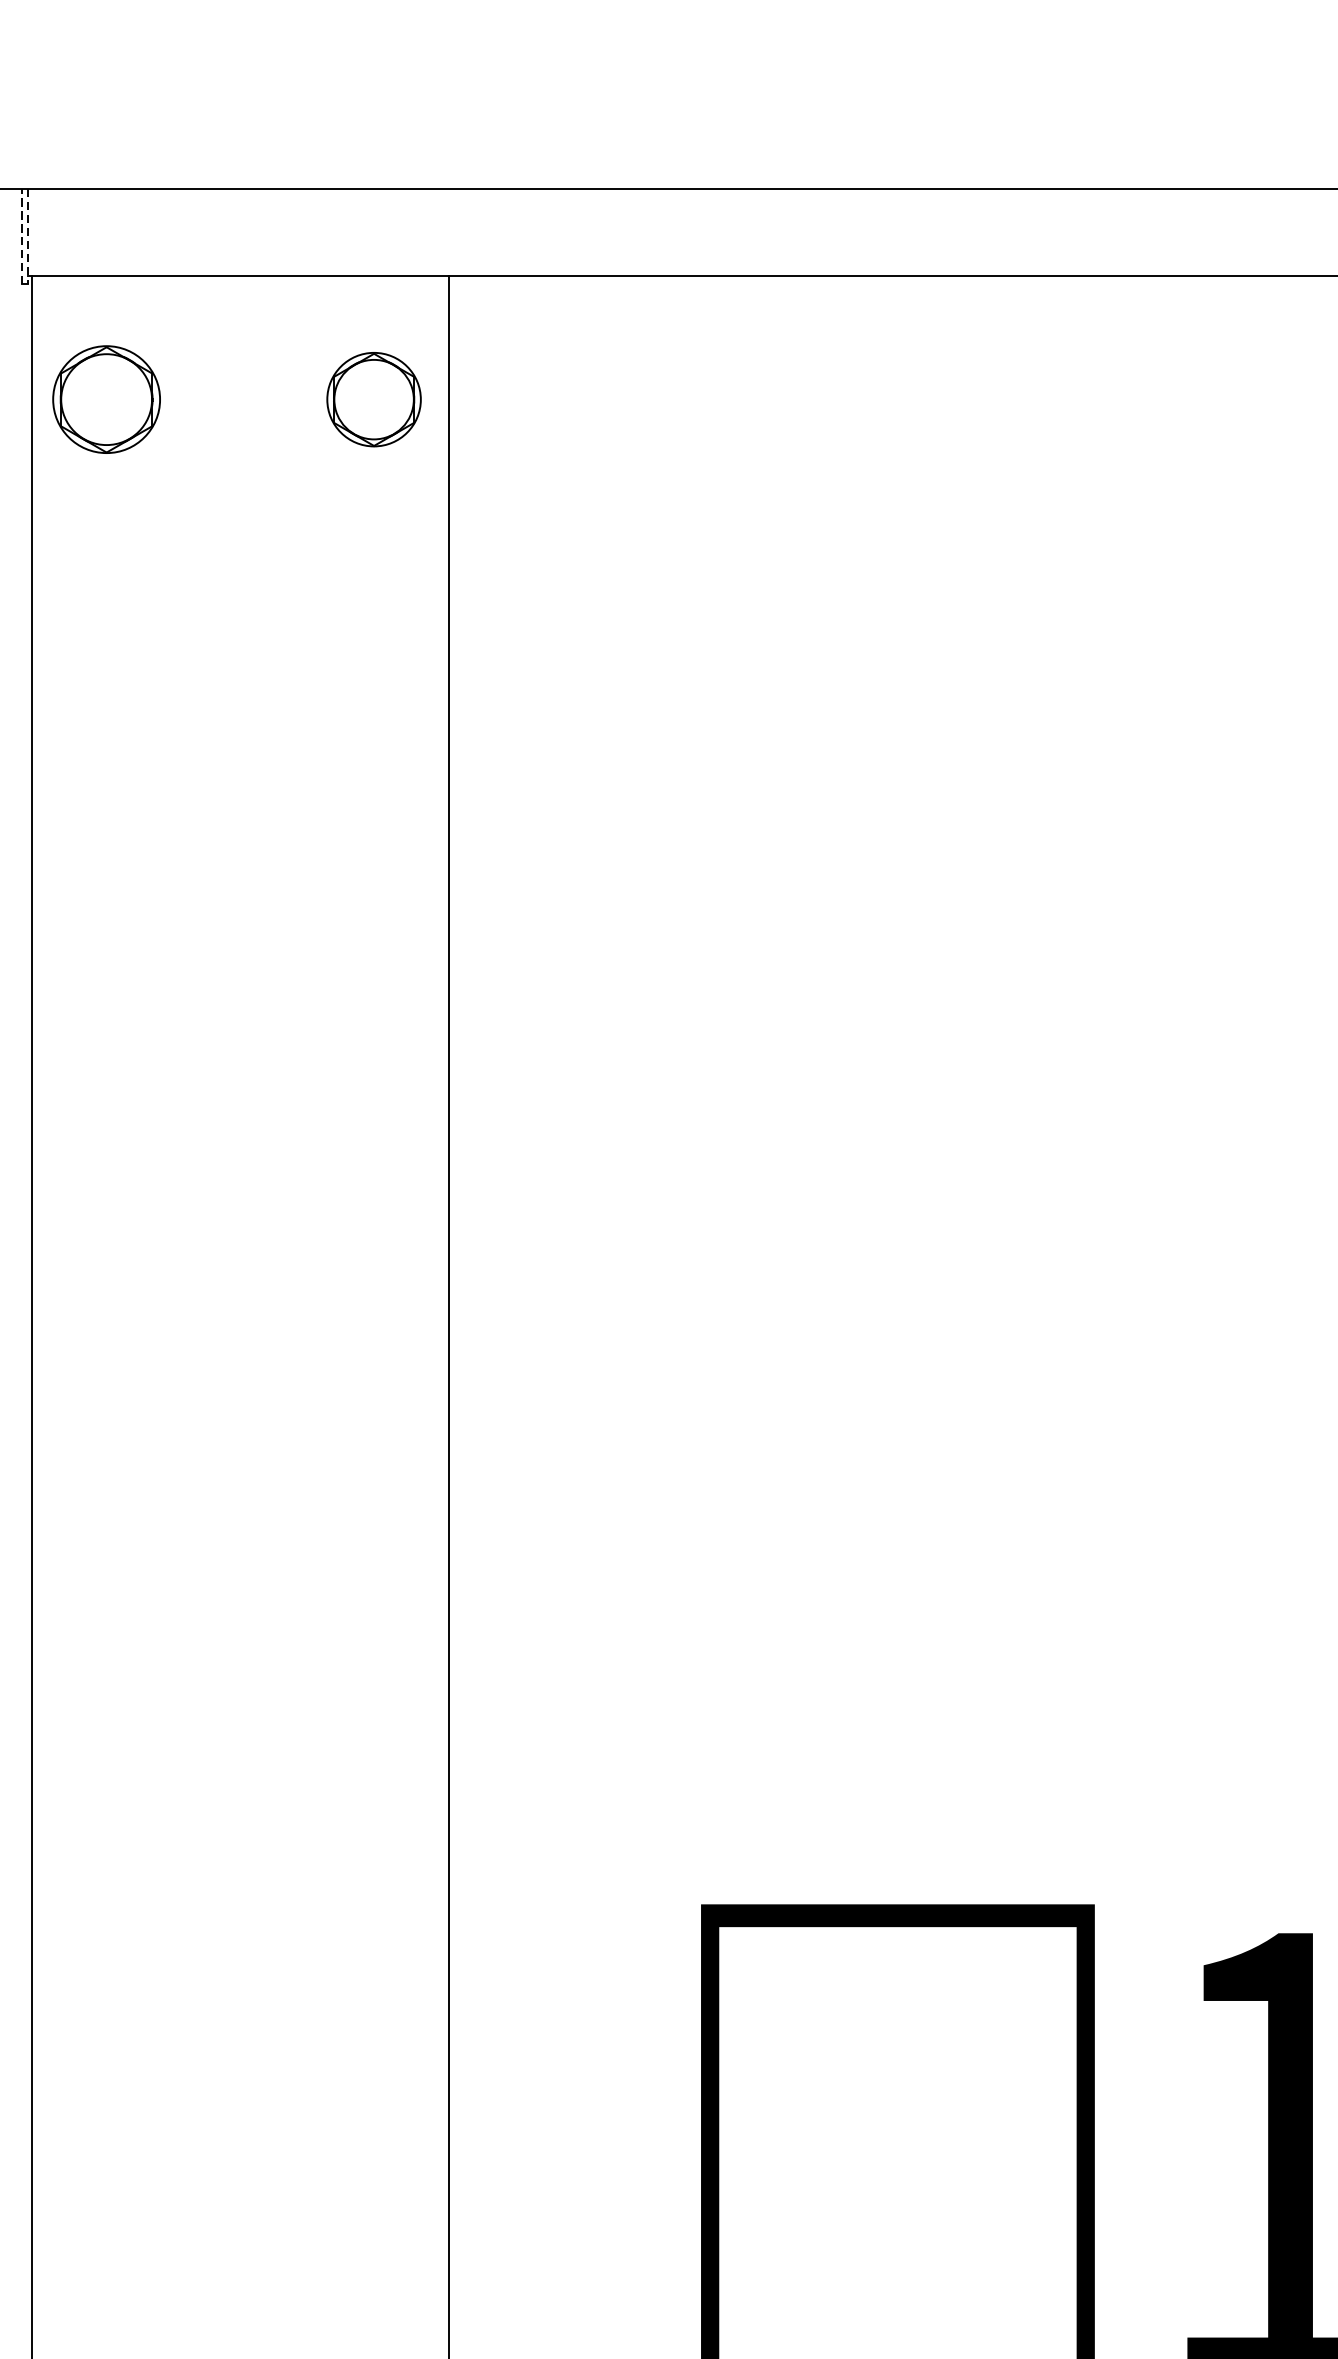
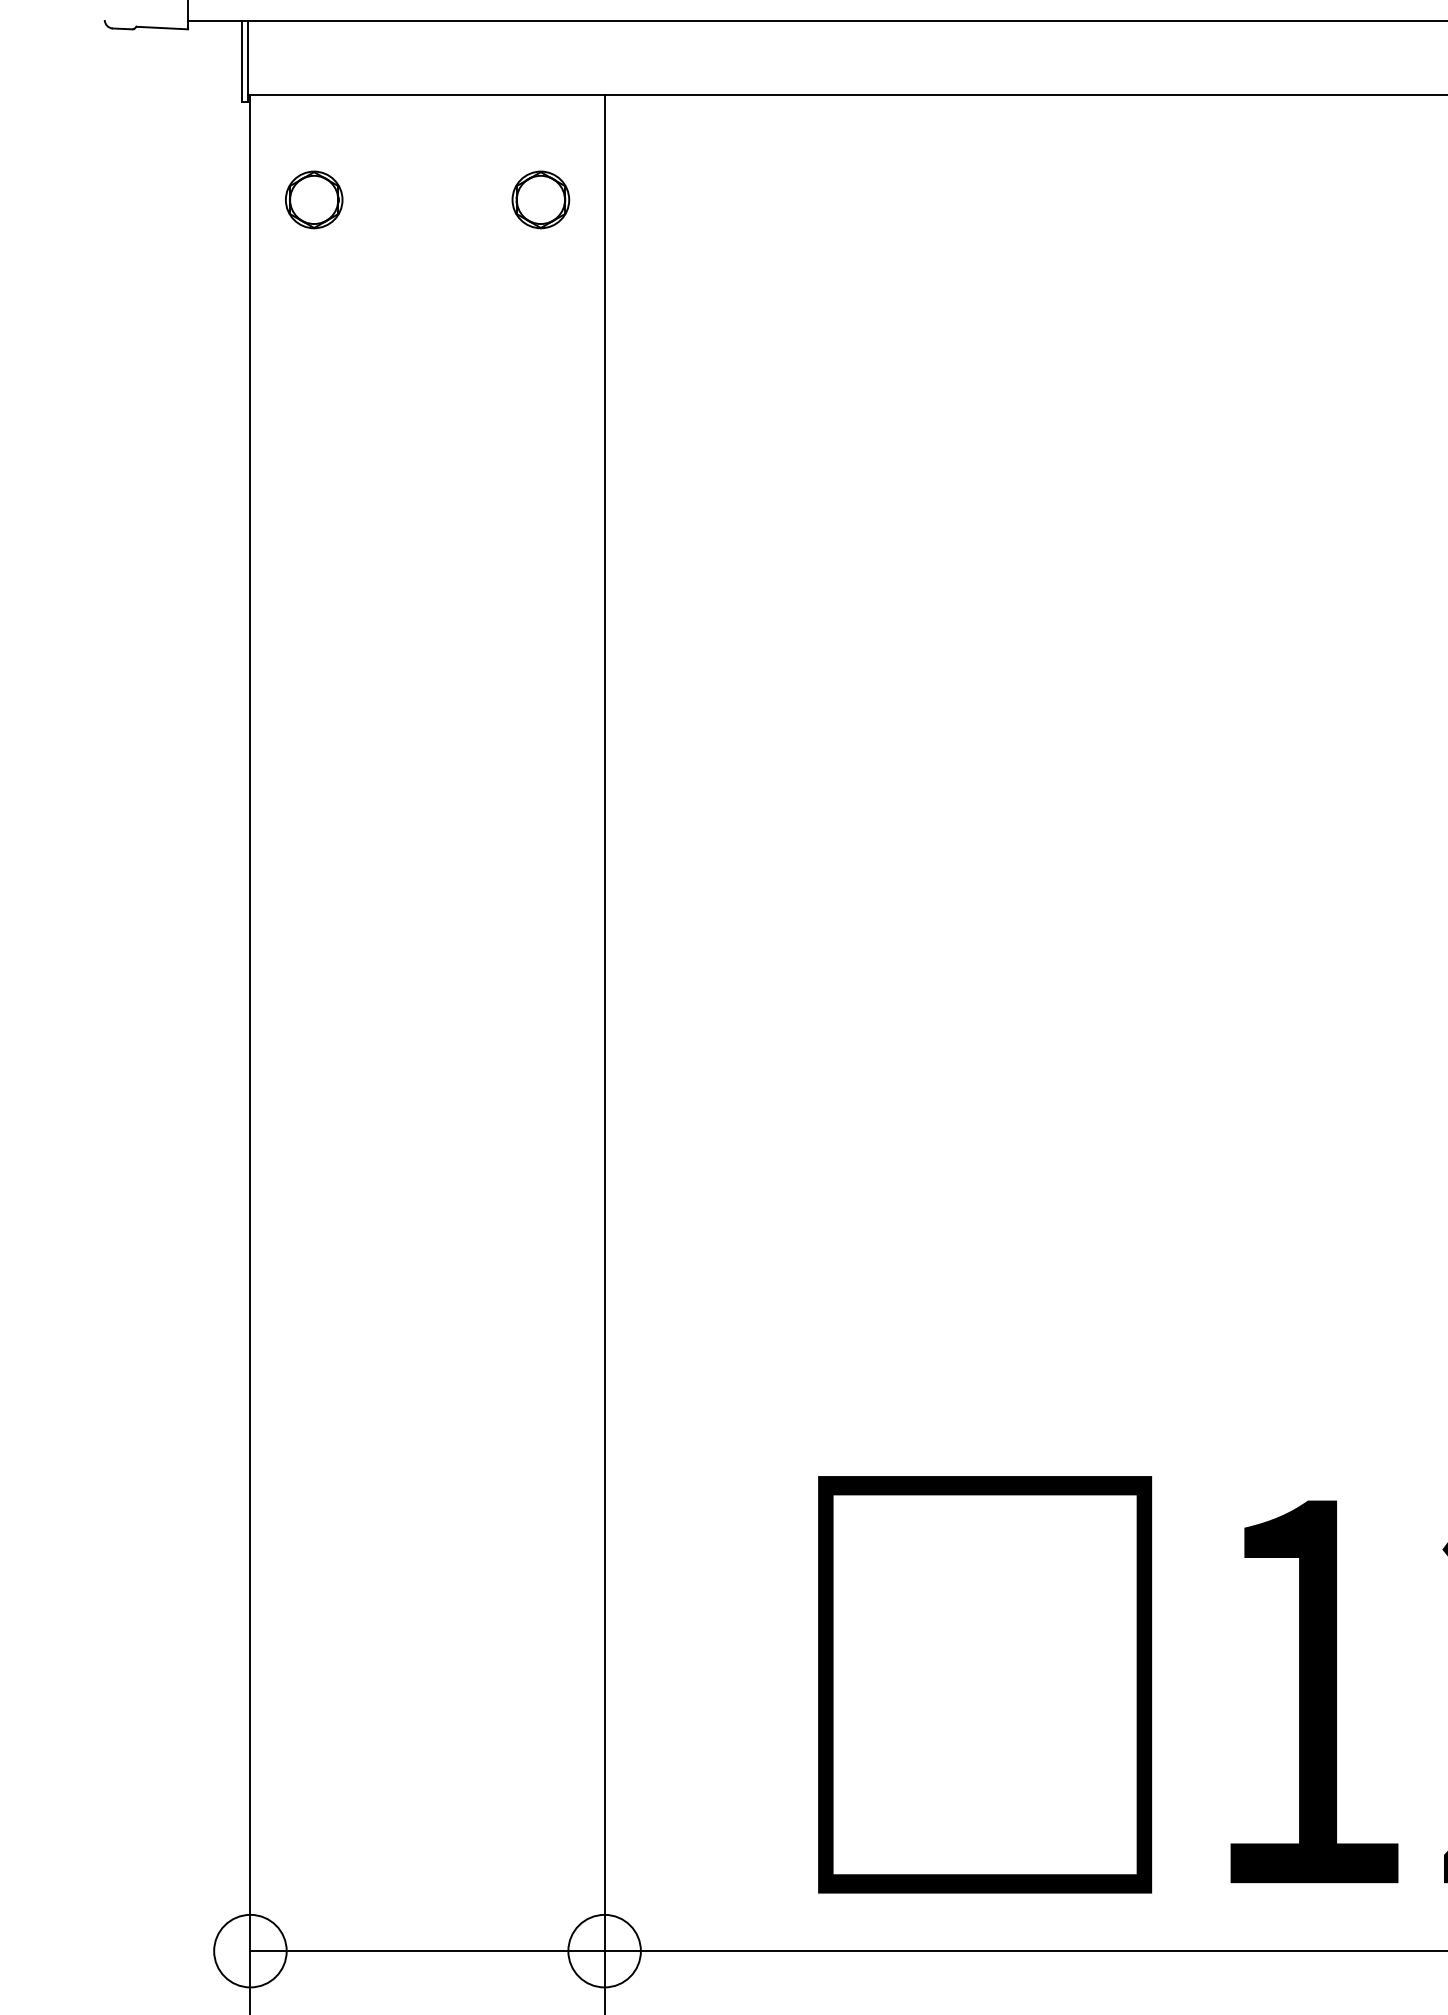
line: (21, 236) -> (241, 61), dashed -> solid
line: (28, 236) -> (247, 61), dashed -> solid
part: (107, 399) -> (314, 199), size x0.62
part: (373, 399) -> (540, 199), size x0.71

